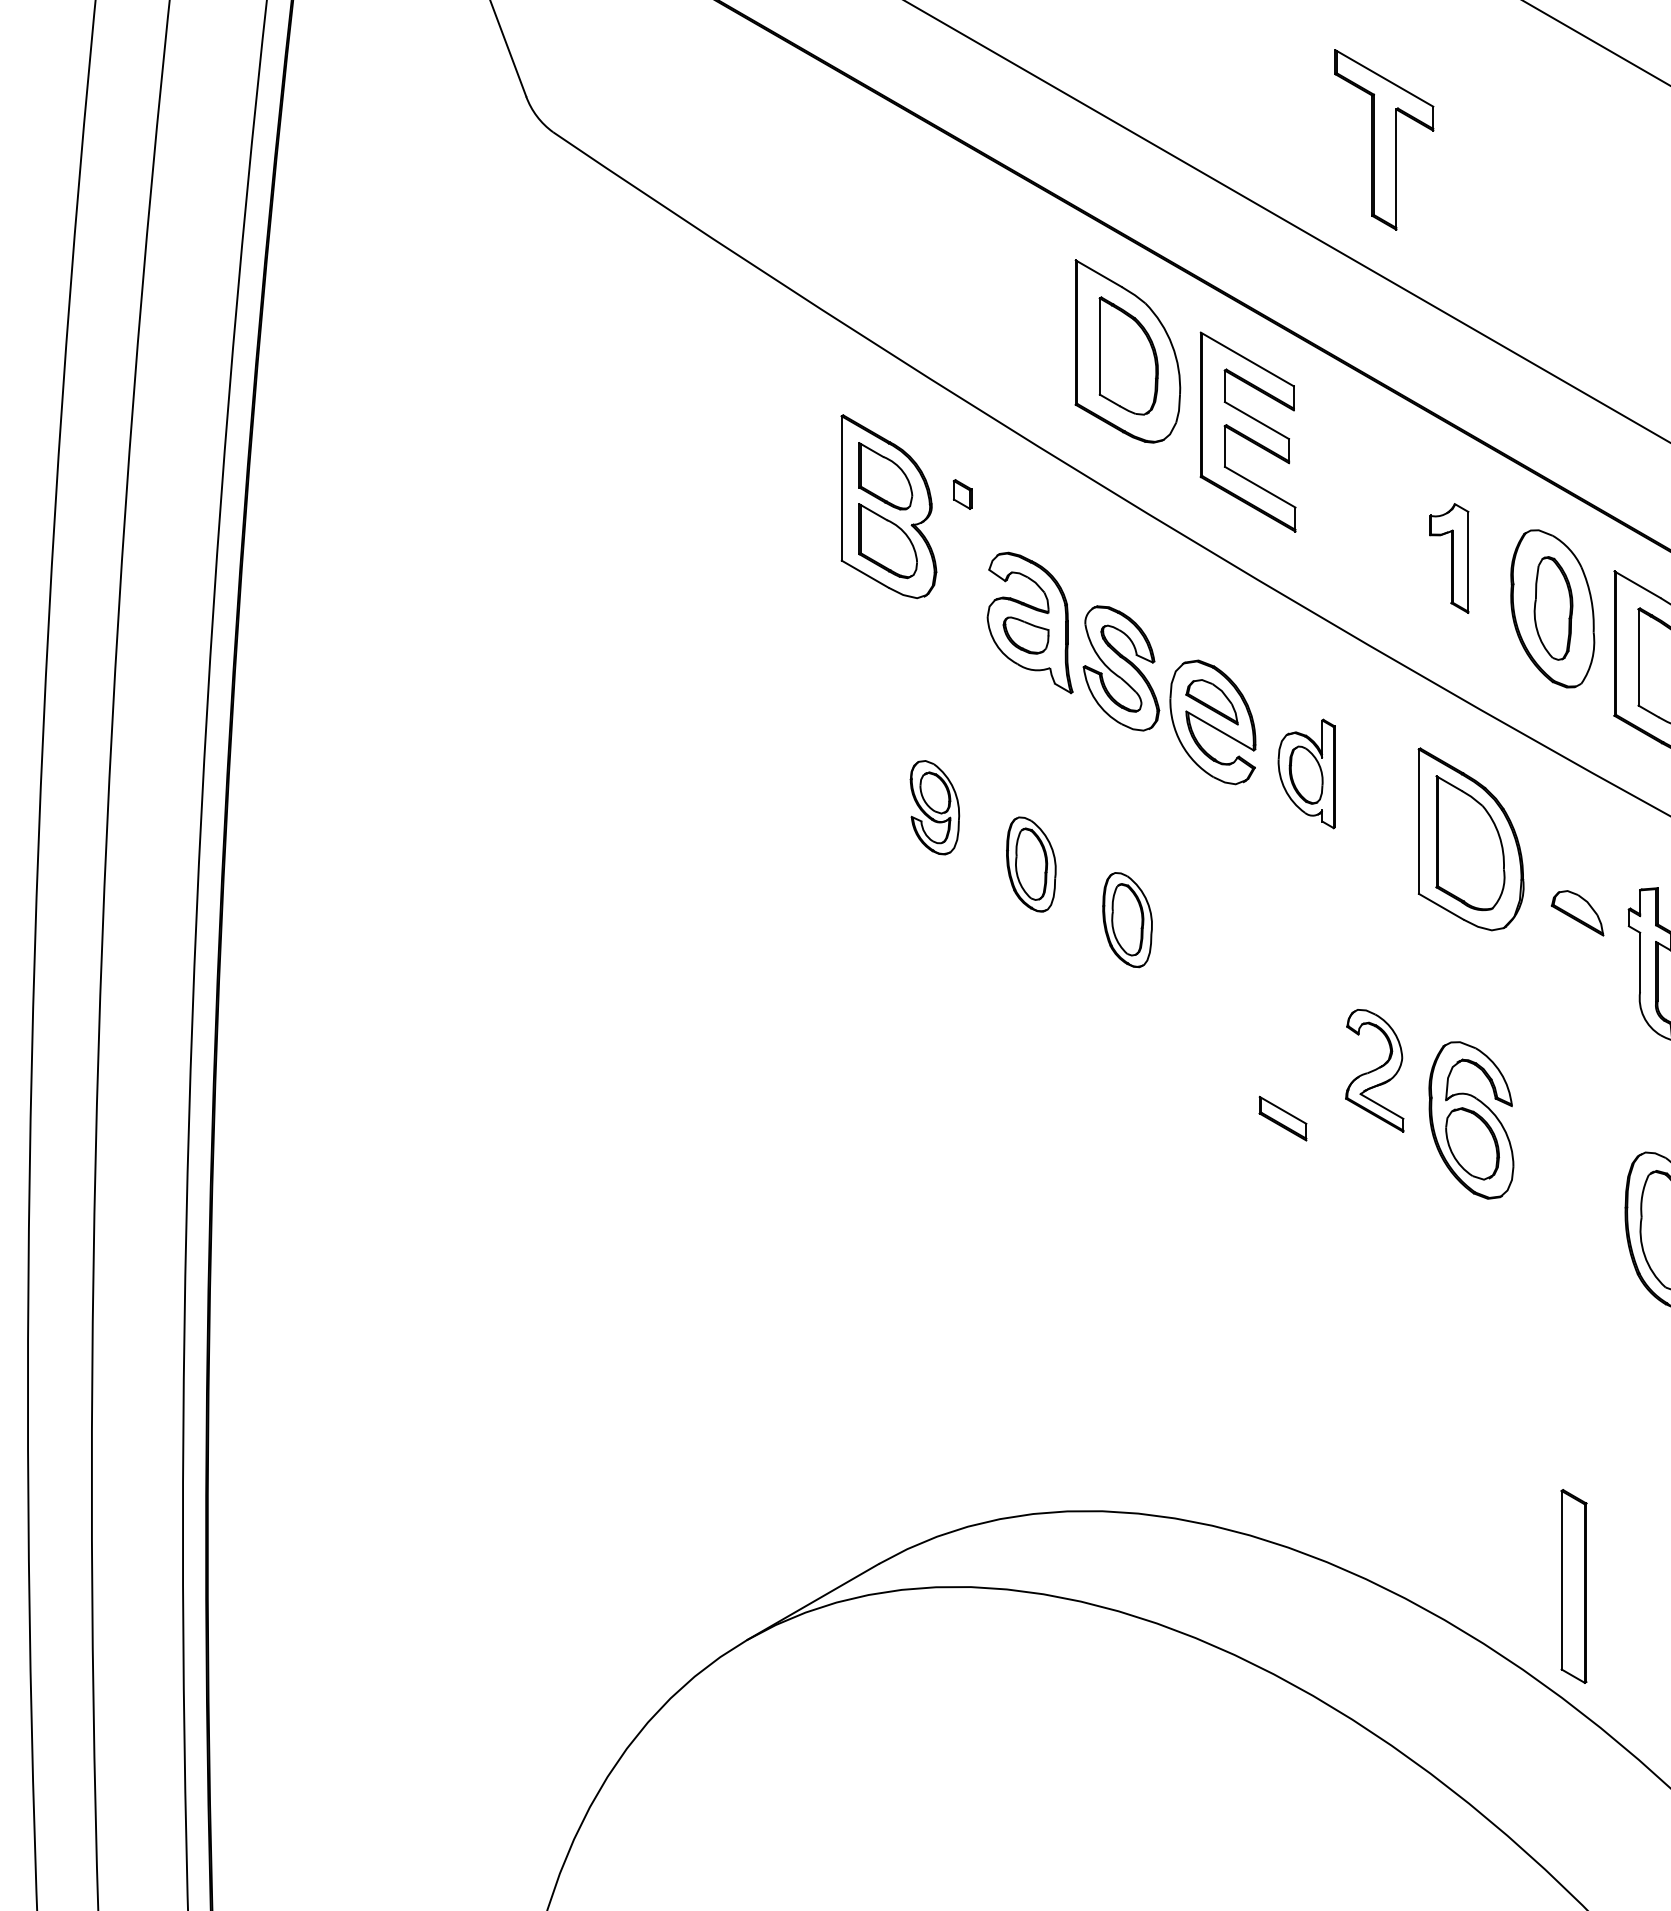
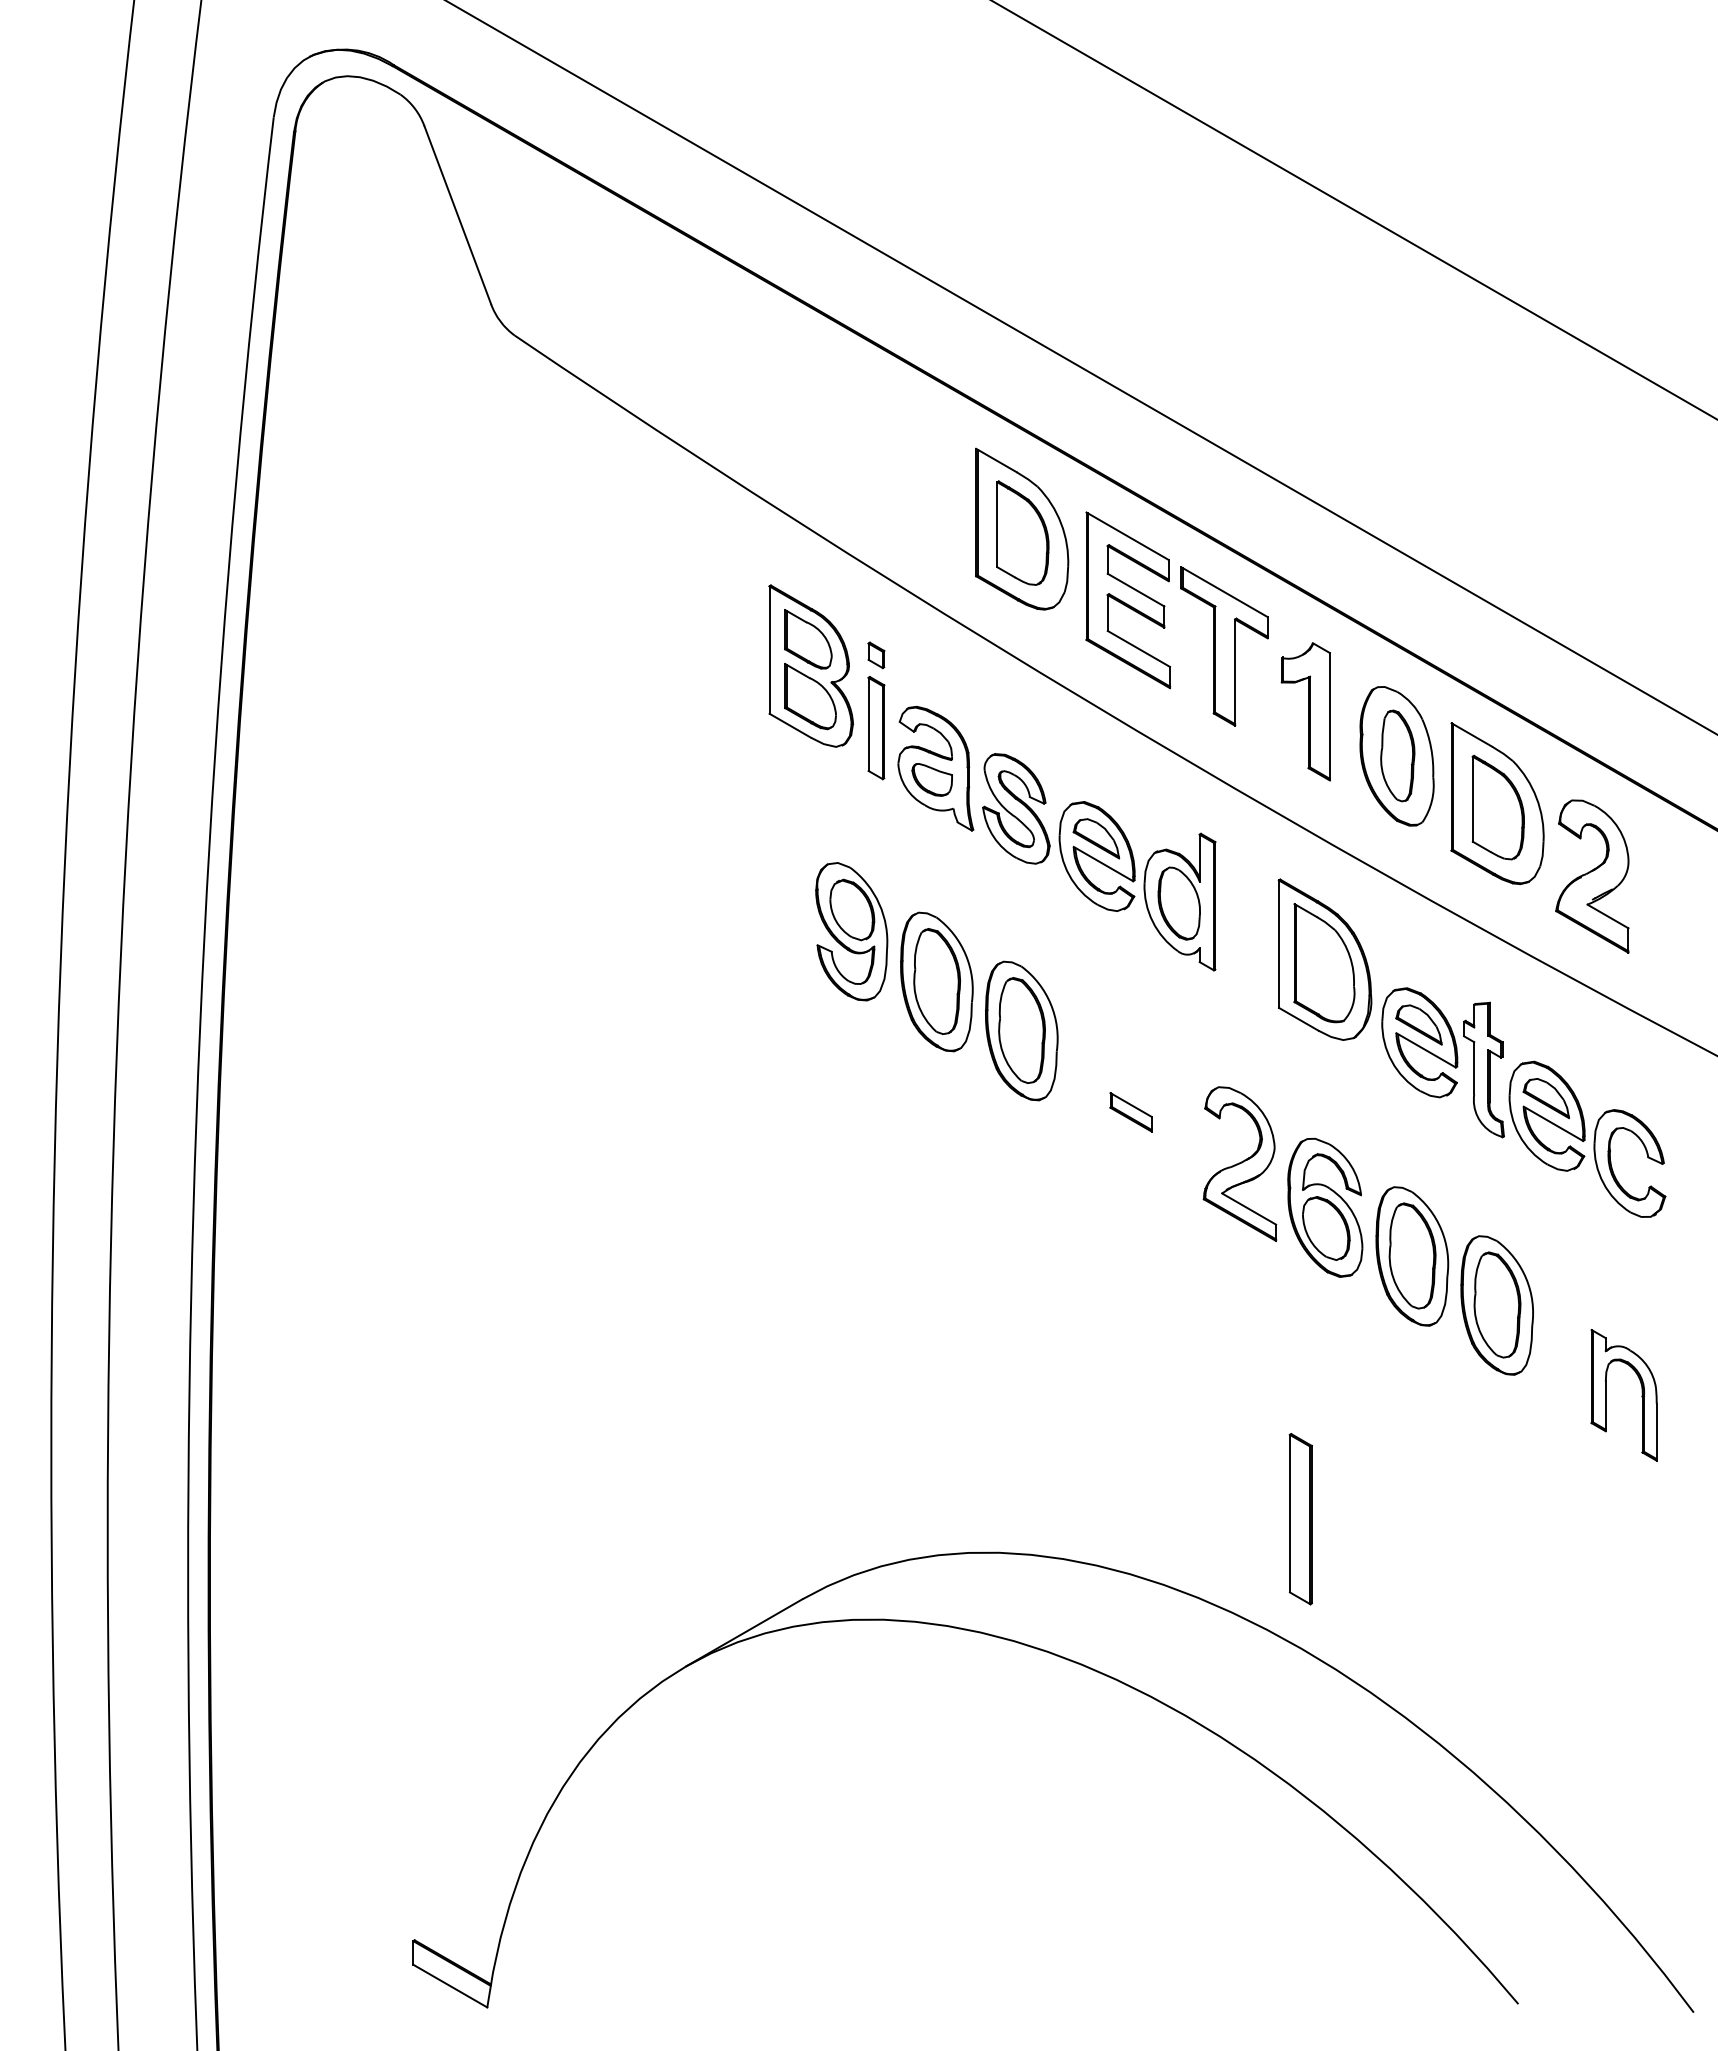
part: (1384, 140) -> (1224, 646), moved
part: (1448, 558) -> (1305, 711), size x1.43
part: (962, 577) -> (876, 728), added
part: (1306, 773) -> (1179, 901), size x1.43
part: (934, 807) -> (851, 931), size x1.67
part: (1030, 863) -> (936, 981), size x1.67
part: (1127, 919) -> (1021, 1030), size x1.67
part: (1578, 933) -> (1419, 1042), added
part: (1374, 1070) -> (1239, 1163), size x1.43
part: (1282, 1118) -> (1130, 1112), moved
part: (1570, 1175) -> (1412, 1256), added
part: (1573, 1586) -> (1300, 1519), moved

